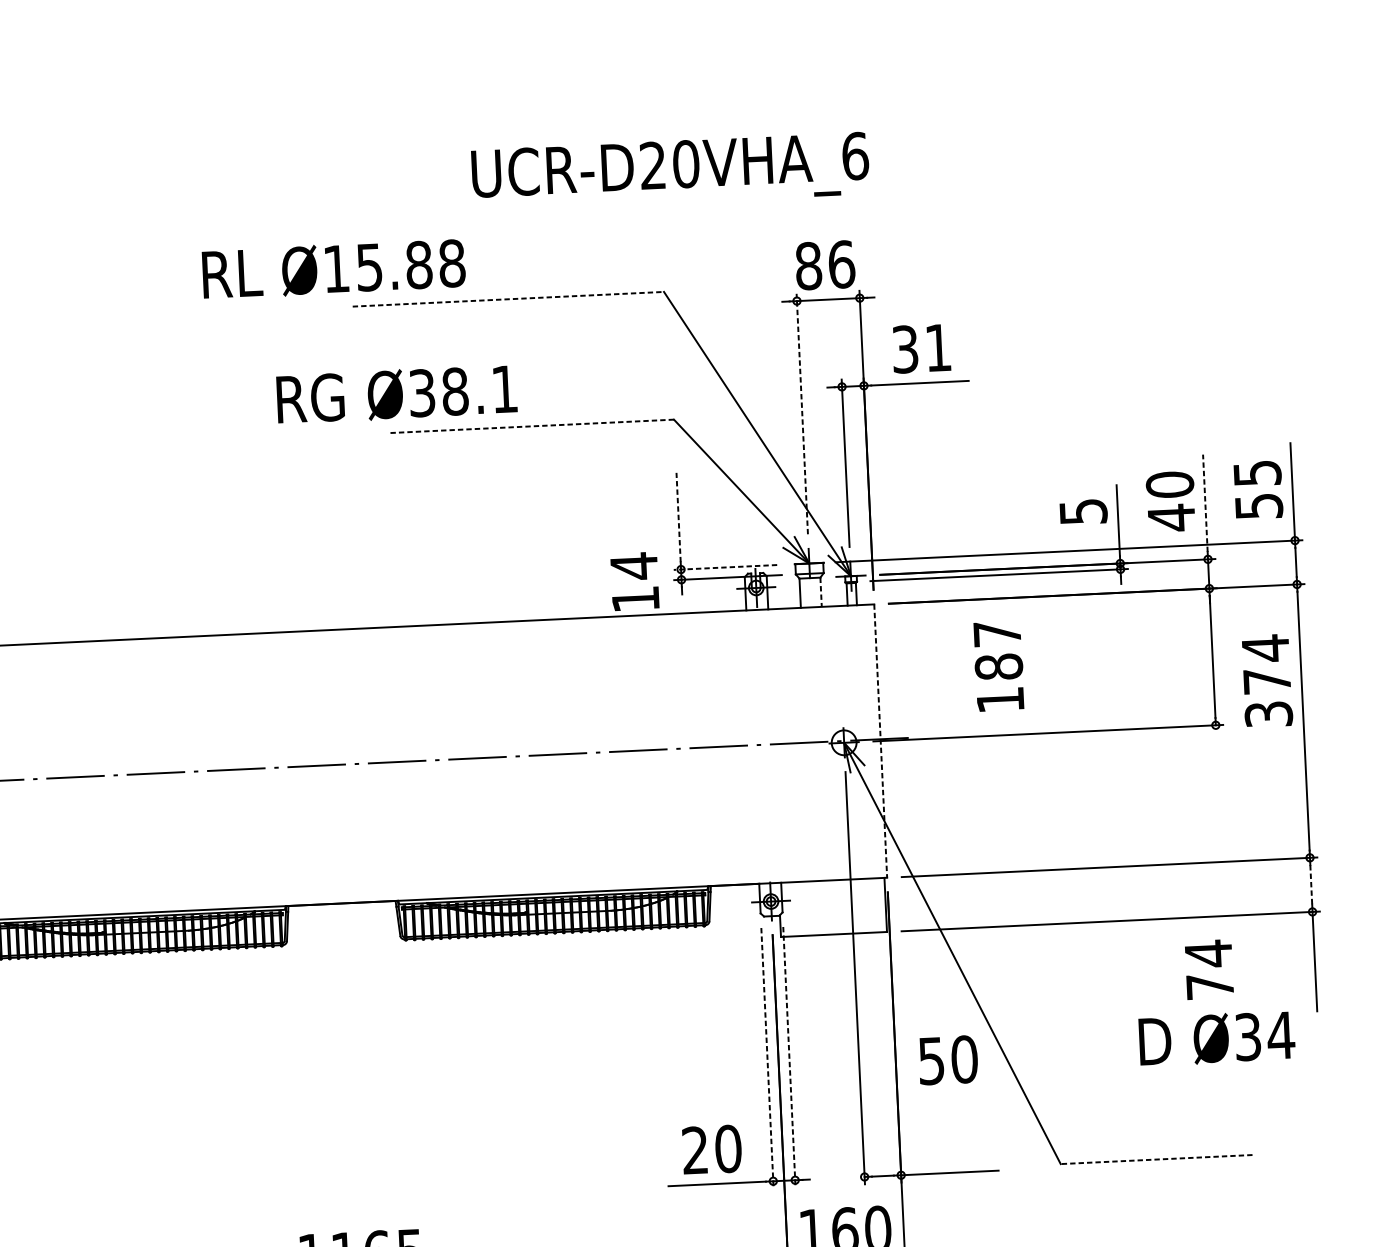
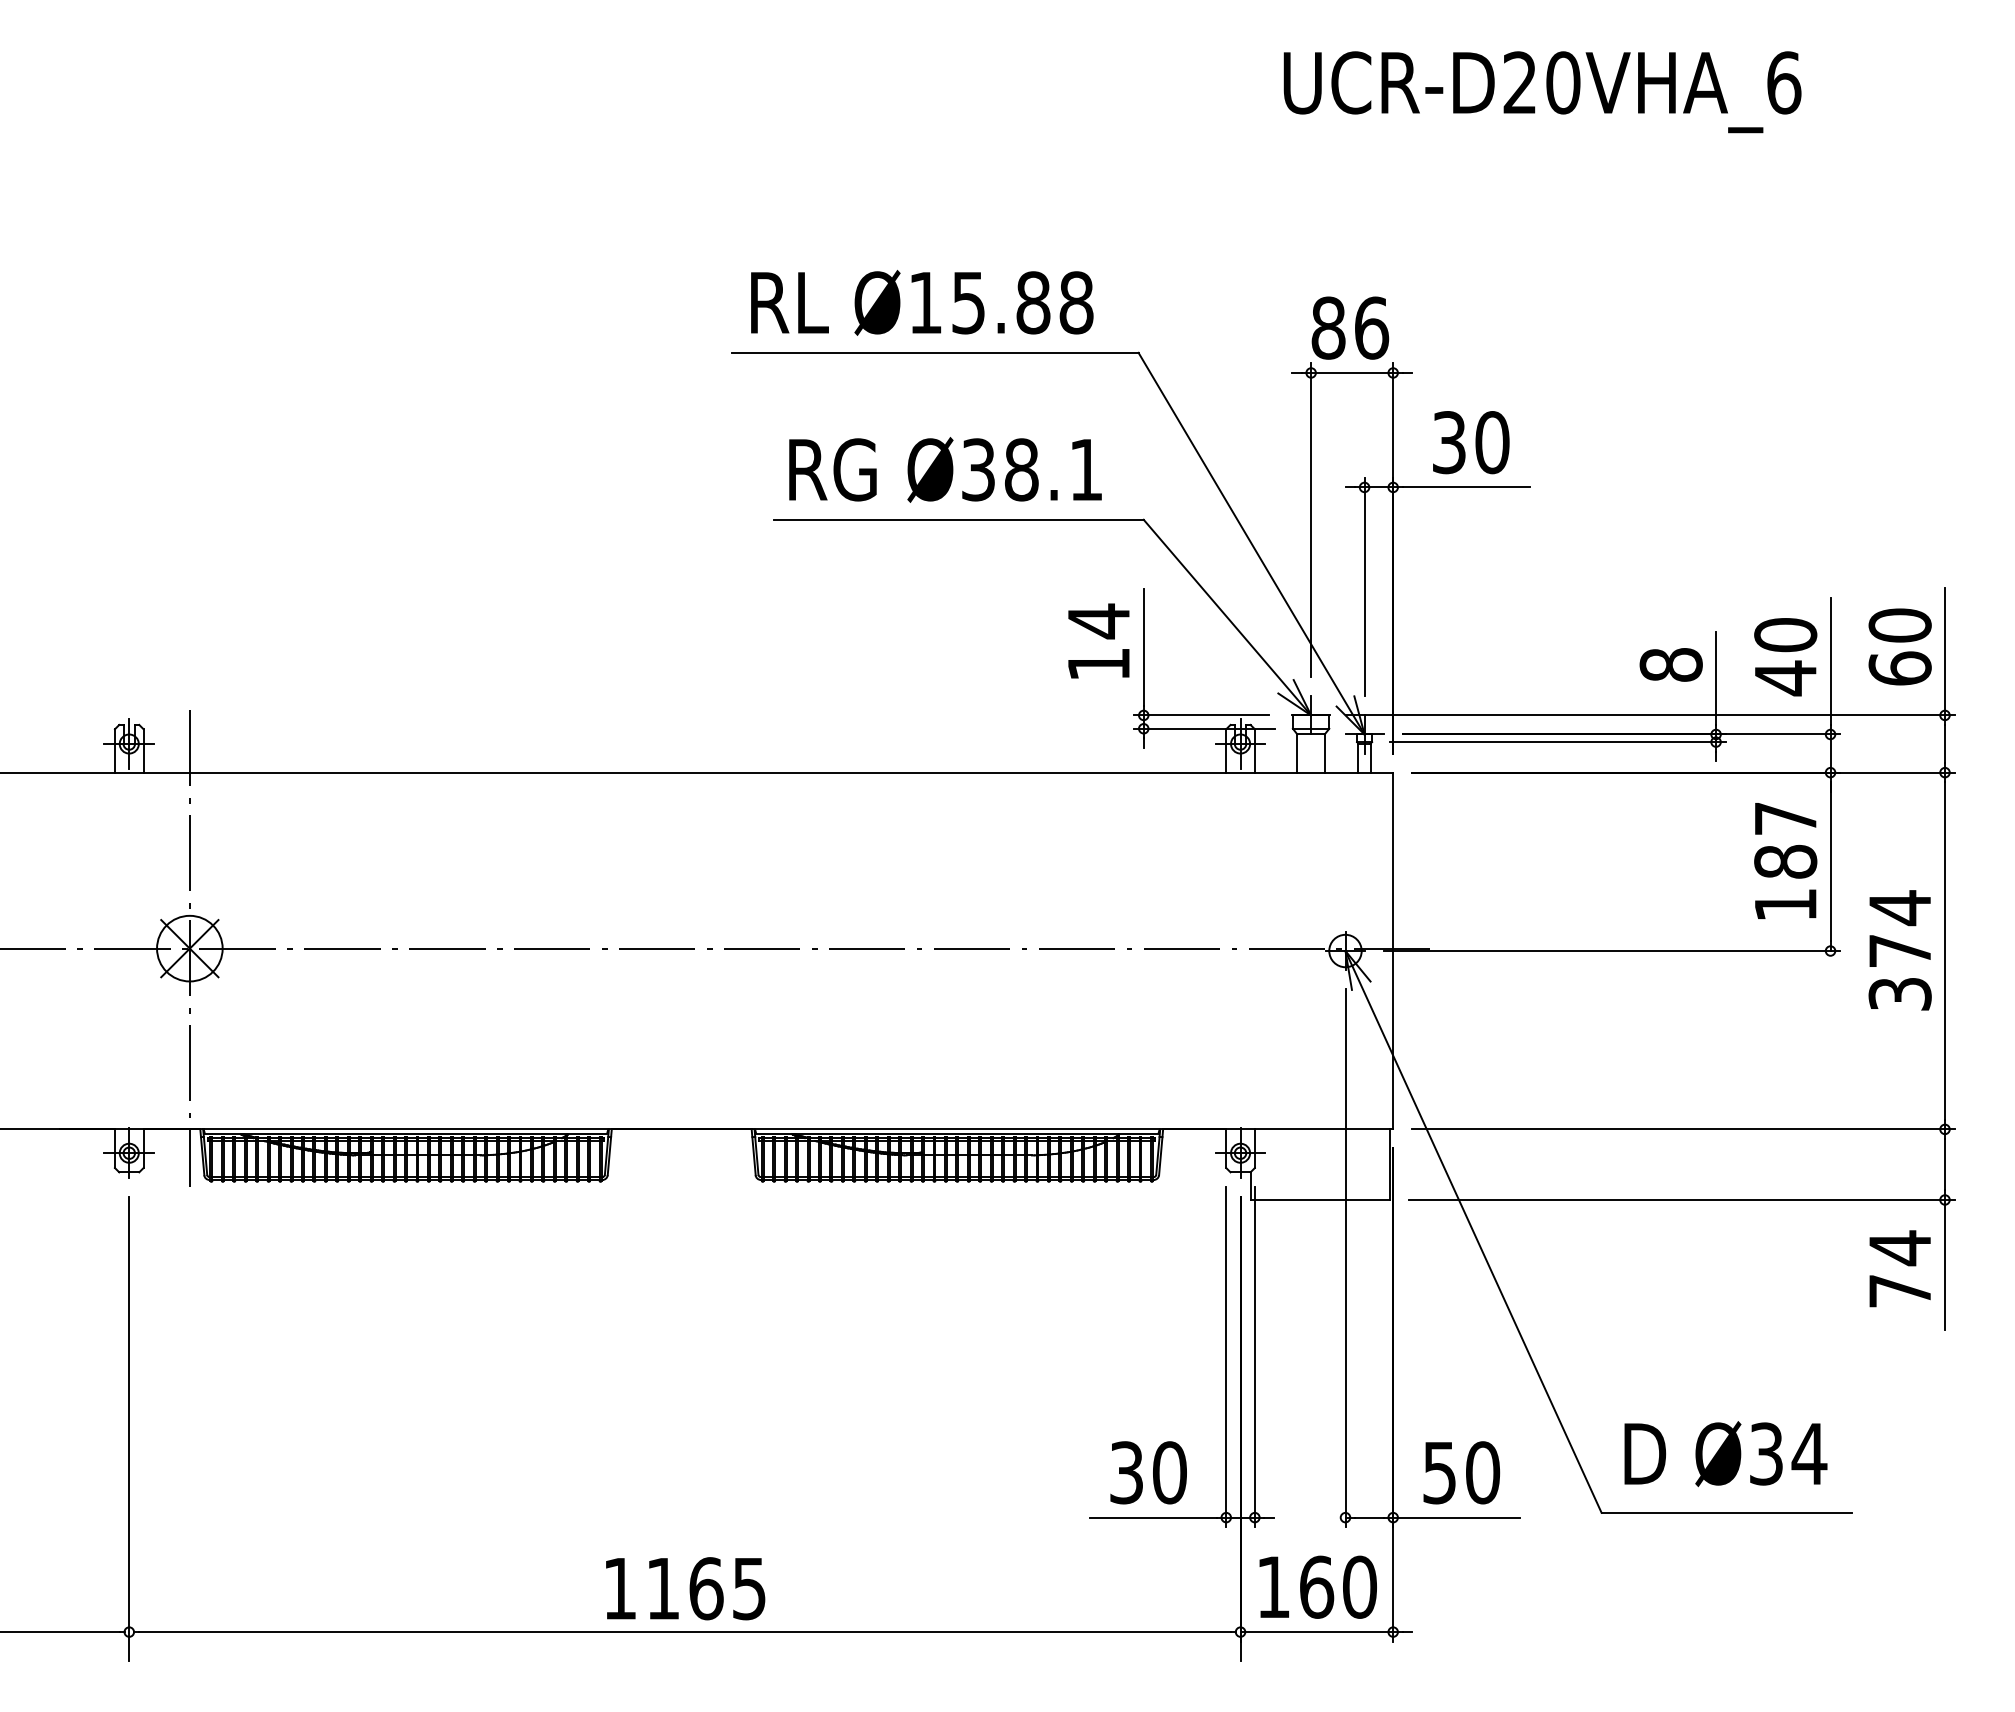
text: (670, 172) -> (1542, 92), moved
text: (334, 268) -> (922, 302), moved
line: (508, 299) -> (935, 352), dashed -> solid
text: (938, 347) -> (1492, 442), 31 -> 30
text: (396, 394) -> (945, 469), moved
line: (802, 414) -> (1311, 520), dashed -> solid
line: (532, 426) -> (958, 519), dashed -> solid
text: (1257, 489) -> (1899, 646), 55 -> 60
line: (1205, 503) -> (1830, 661), dashed -> solid
text: (1082, 511) -> (1670, 664), 5 -> 8
line: (678, 517) -> (1143, 647), dashed -> solid
line: (725, 567) -> (1201, 715), dashed -> solid
text: (634, 581) -> (1098, 640), moved
line: (820, 592) -> (1324, 754), dashed -> solid
text: (998, 666) -> (1785, 860), moved
text: (1266, 681) -> (1899, 950), moved
line: (880, 741) -> (1393, 951), dashed -> solid
line: (1311, 884) -> (1945, 1164), dashed -> solid
text: (1208, 969) -> (1899, 1268), moved
text: (1216, 1038) -> (1725, 1454), moved
line: (789, 1057) -> (1254, 1357), dashed -> solid
line: (767, 1058) -> (1226, 1357), dashed -> solid
text: (948, 1060) -> (1461, 1472), moved
text: (695, 1150) -> (1126, 1472), 20 -> 30
line: (1156, 1159) -> (1726, 1512), dashed -> solid

